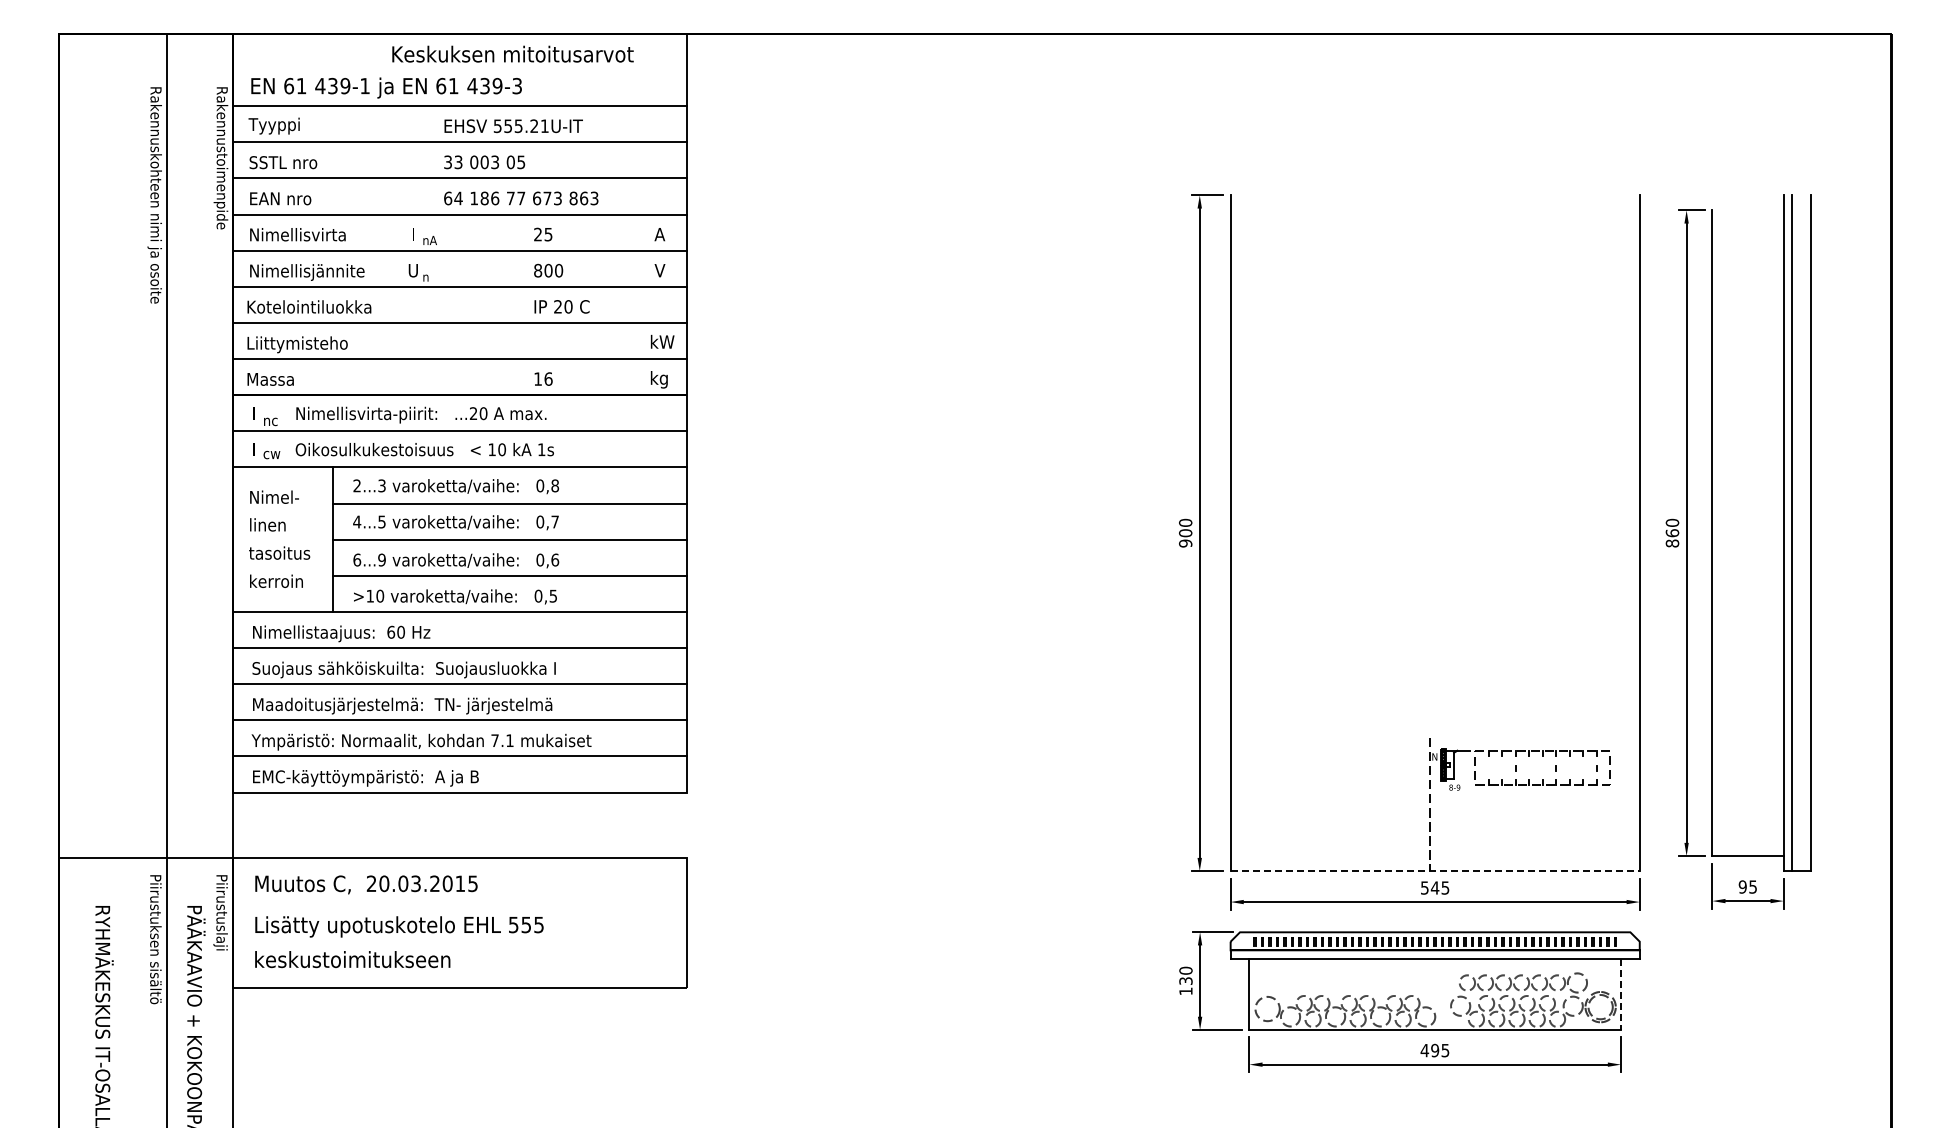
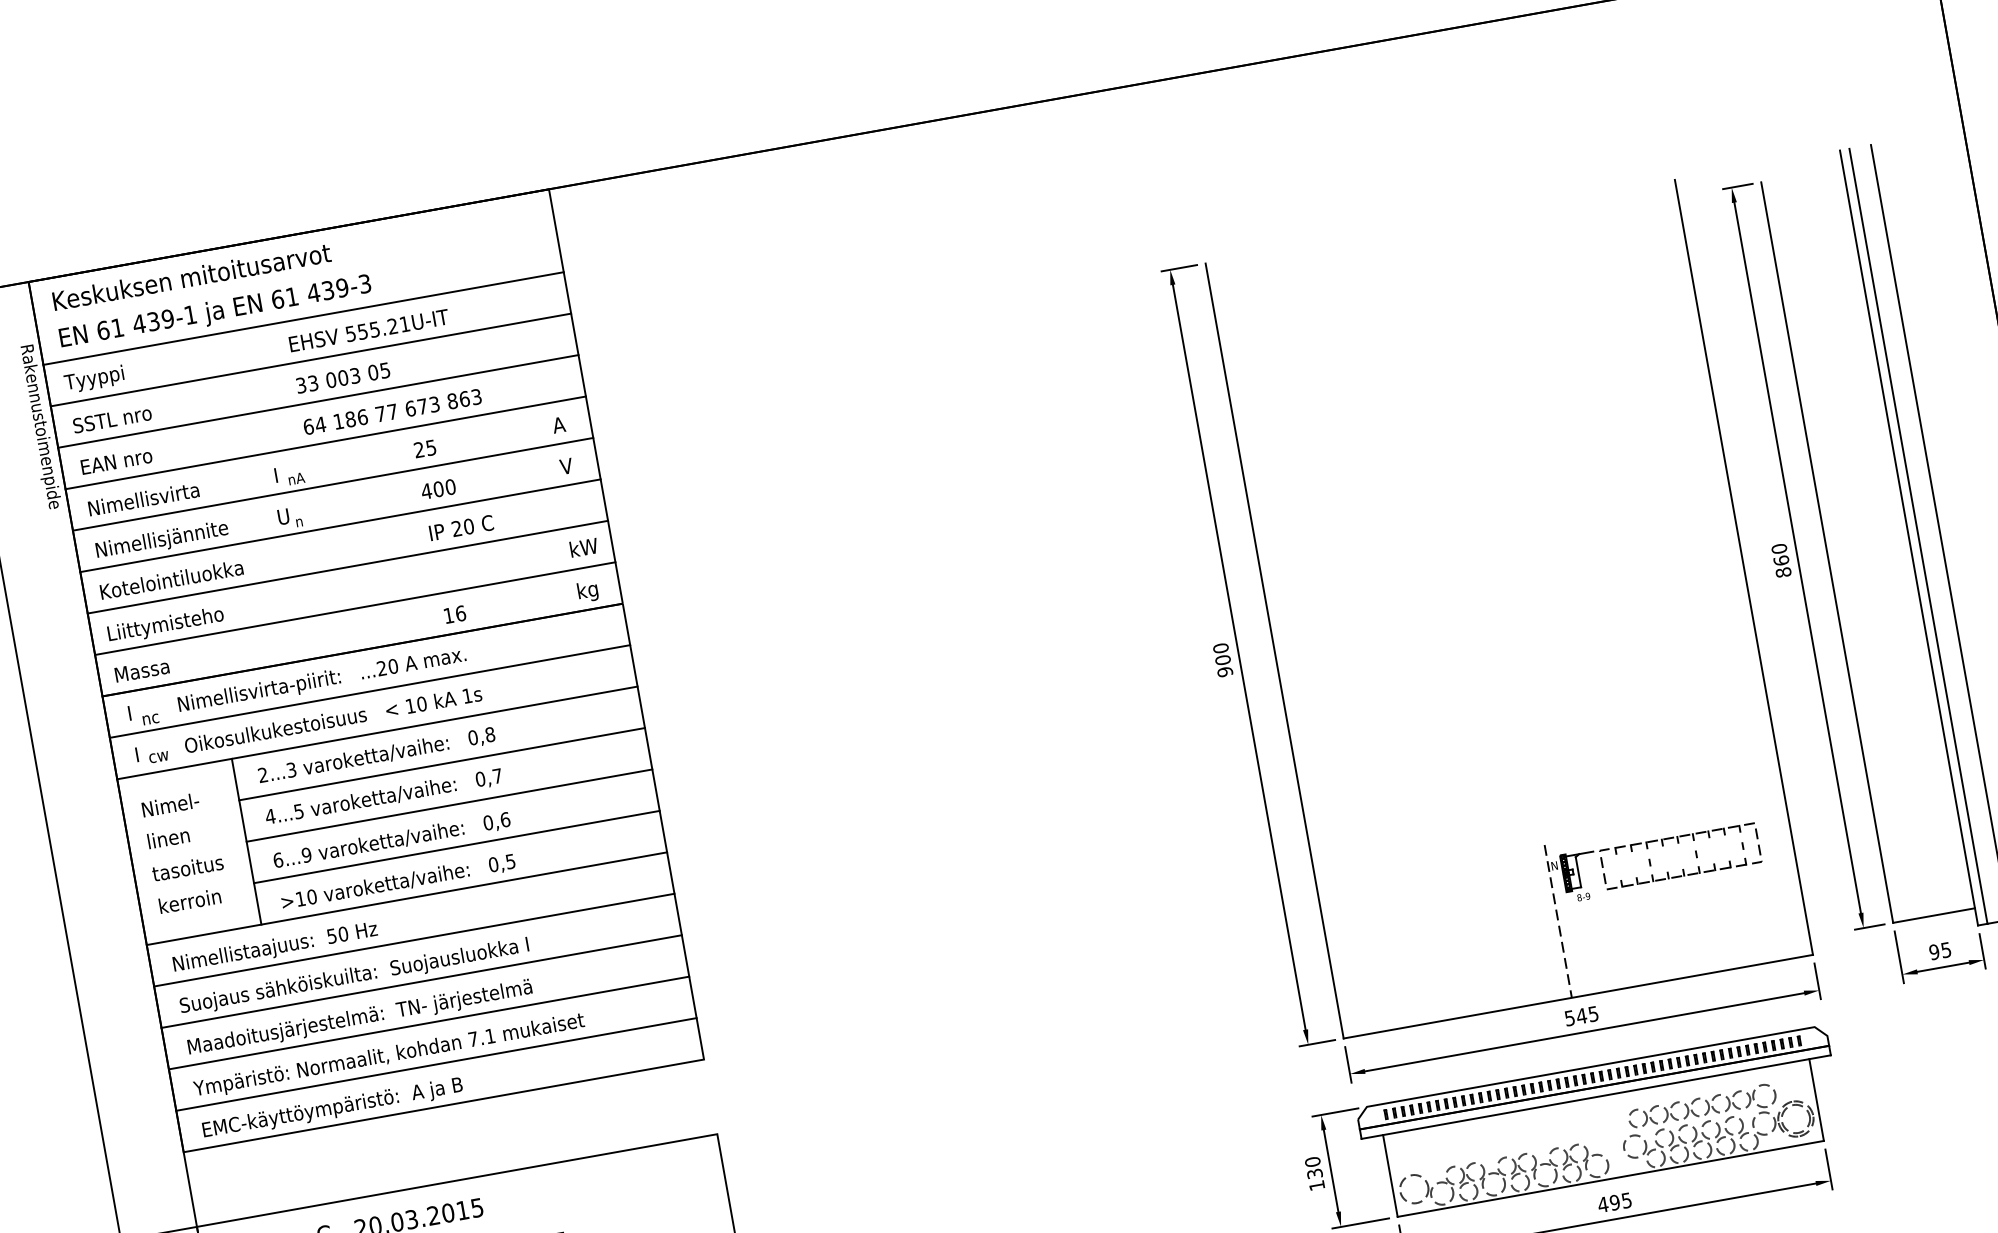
text: (512, 53) -> (191, 276), moved
text: (537, 270) -> (425, 491), 800 -> 400
text: (391, 631) -> (332, 935), 60 -> 50
line: (1435, 871) -> (1578, 997), dashed -> solid
line: (1620, 994) -> (1816, 1100), dashed -> solid

